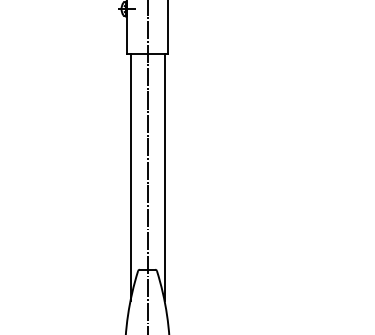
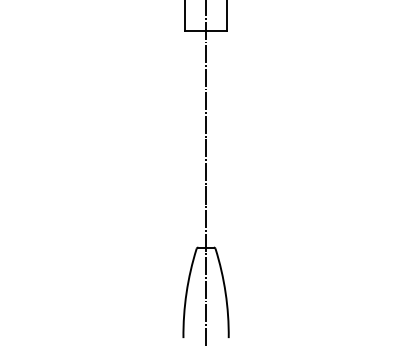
line: (131, 176) -> (189, 154), removed
line: (164, 176) -> (223, 154), removed

